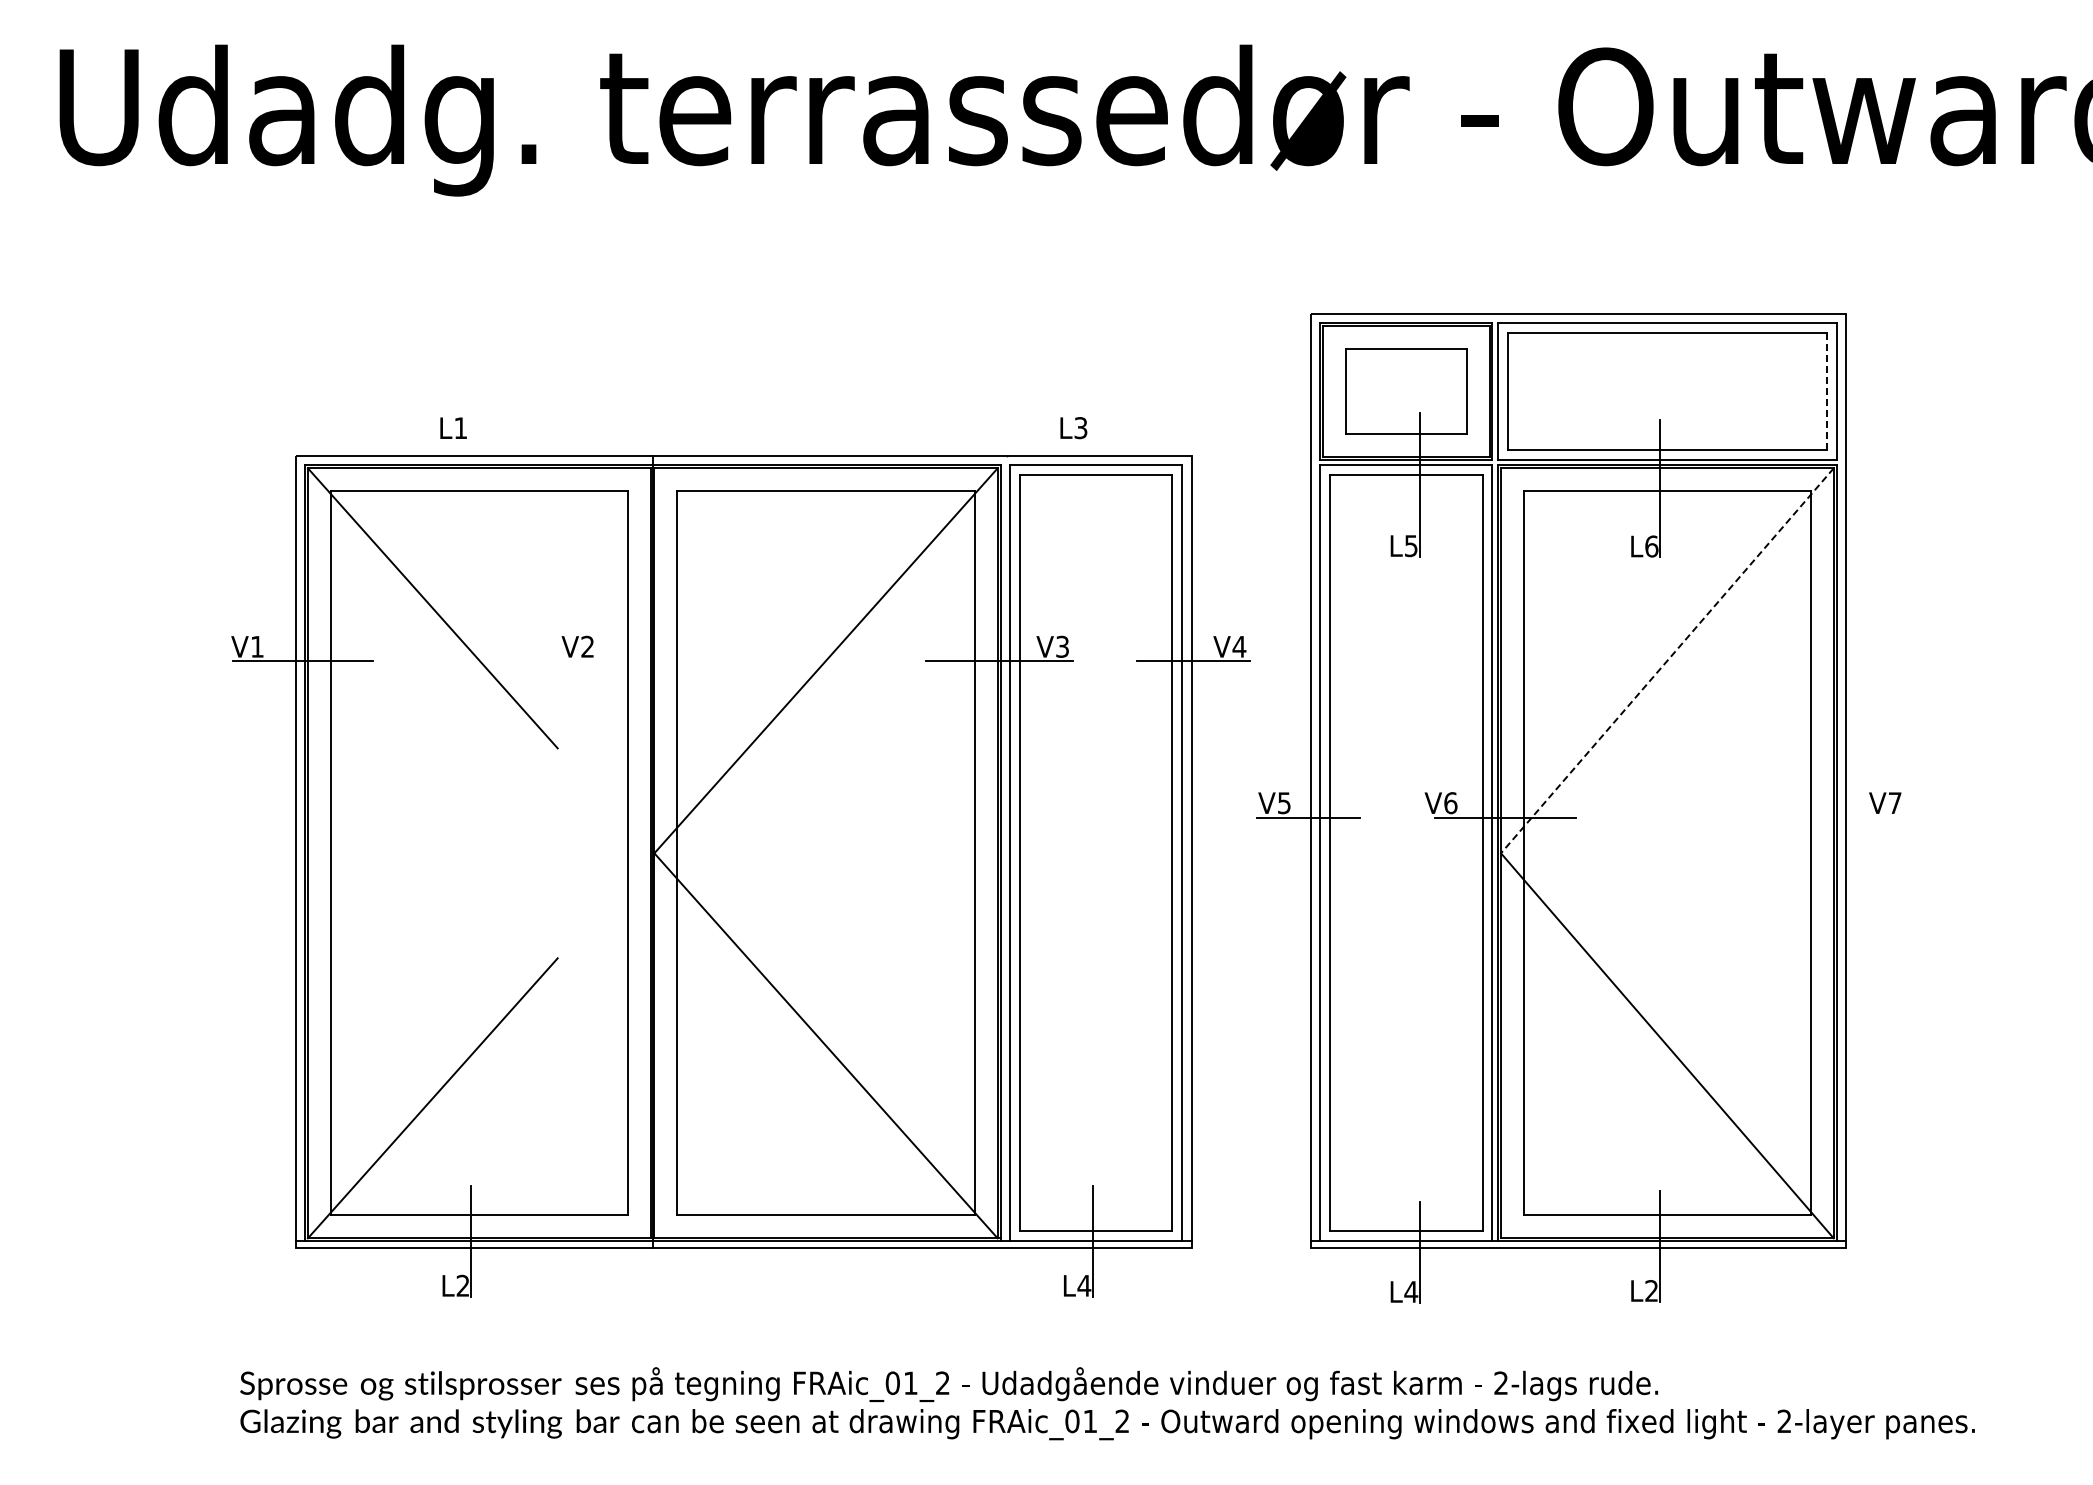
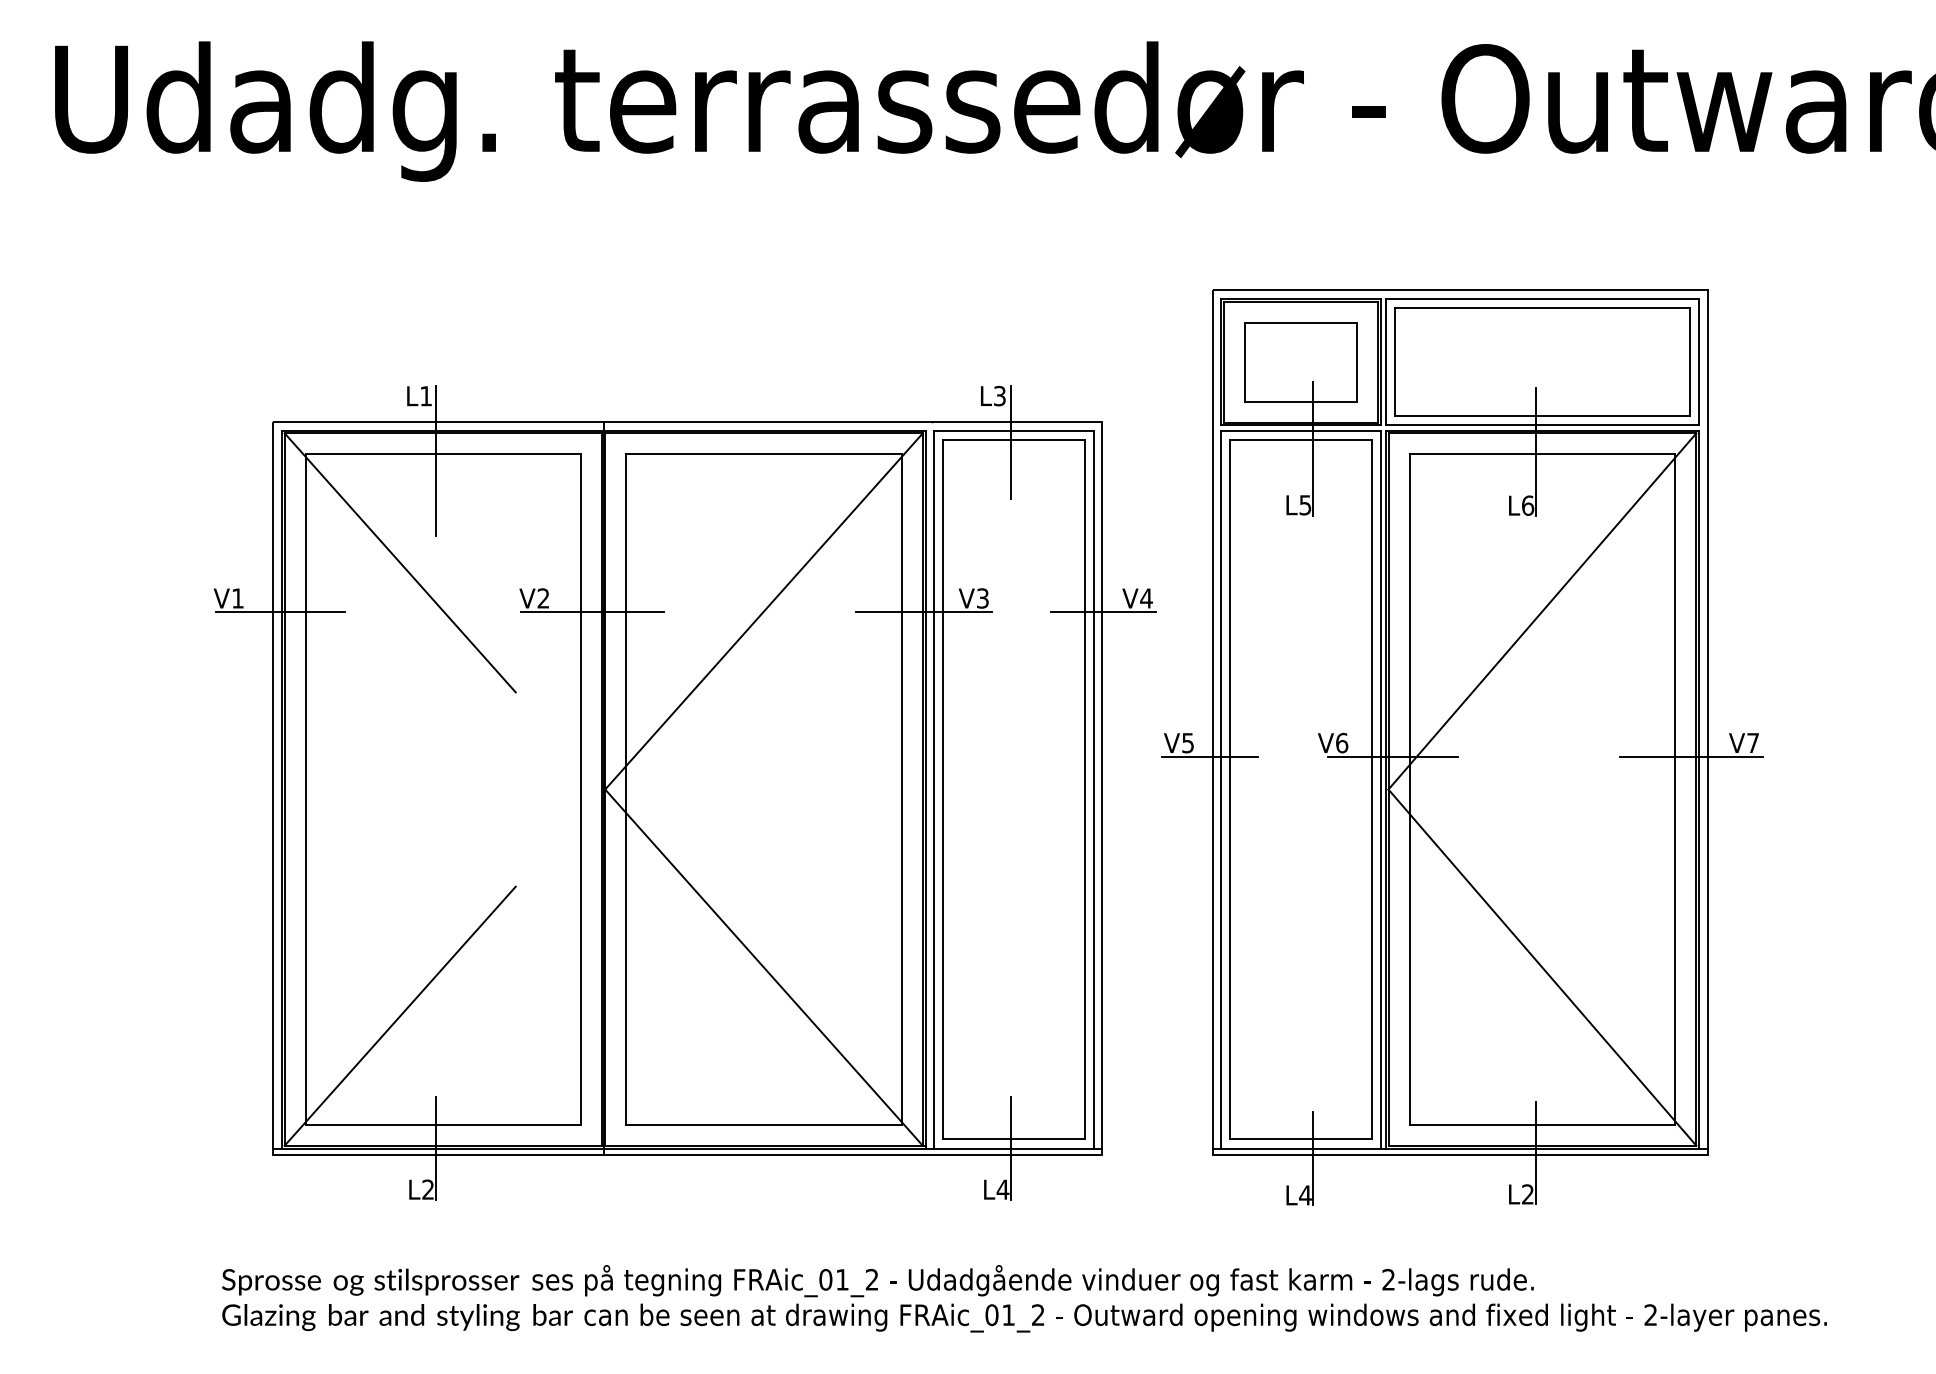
line: (1826, 391) -> (1689, 362), dashed -> solid
line: (1092, 478) -> (1010, 442), added
line: (471, 498) -> (436, 461), added
line: (640, 661) -> (592, 612), added
line: (1667, 661) -> (1542, 612), dashed -> solid
line: (1828, 817) -> (1691, 756), added

